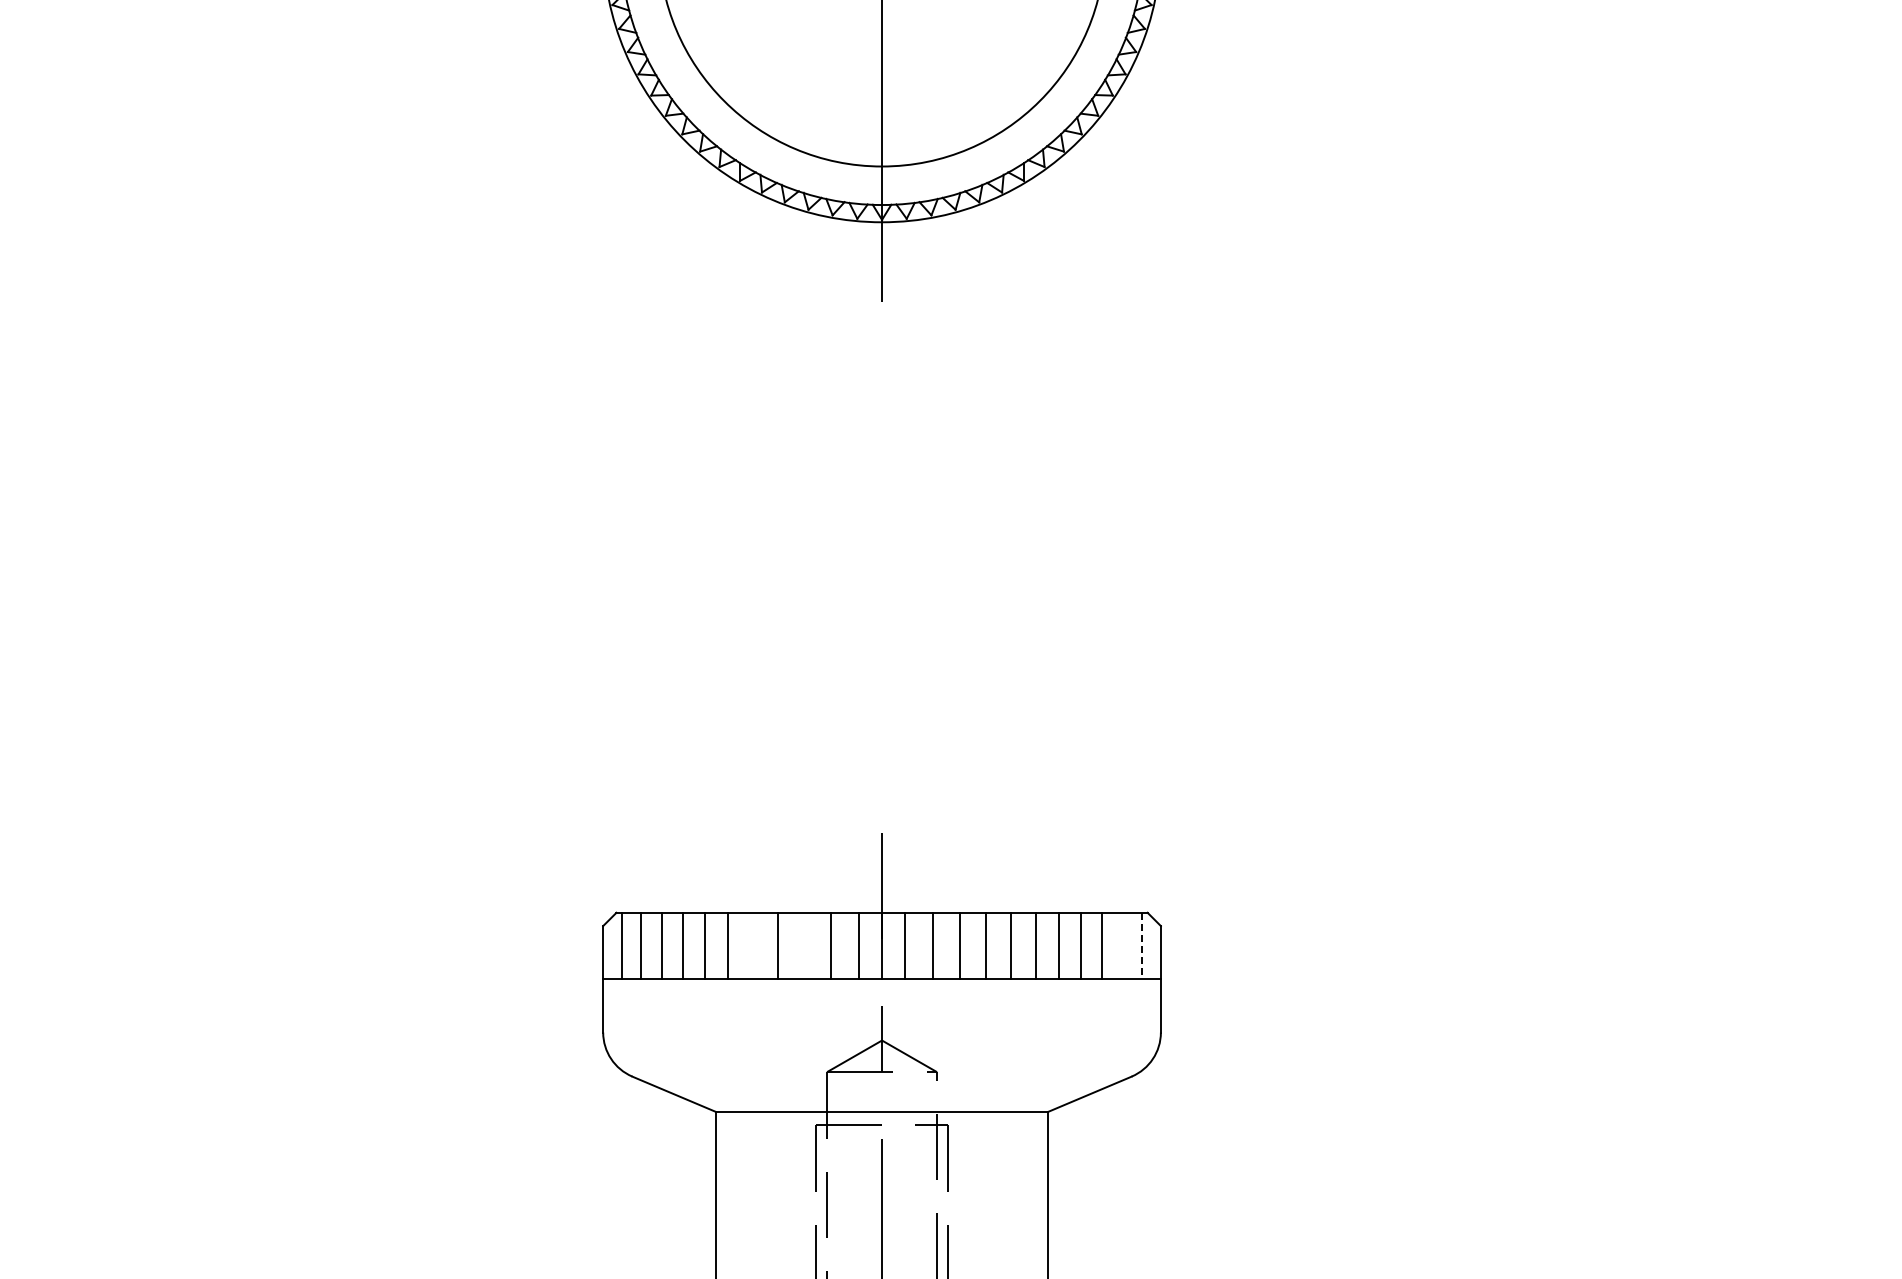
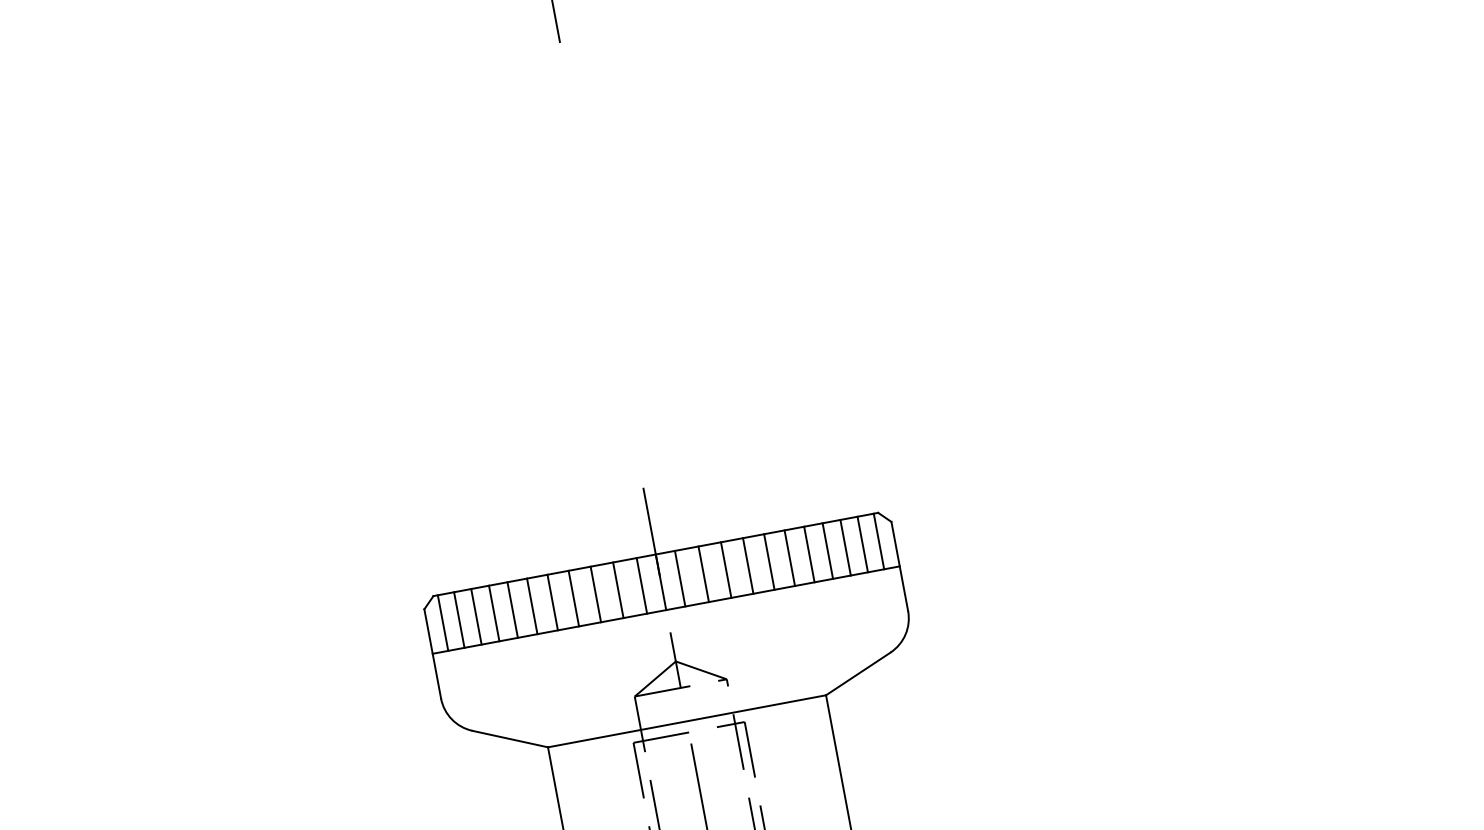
line: (752, 945) -> (552, 602), added
line: (804, 945) -> (596, 594), added
line: (1122, 945) -> (862, 544), added
line: (1142, 946) -> (879, 541), dashed -> solid

